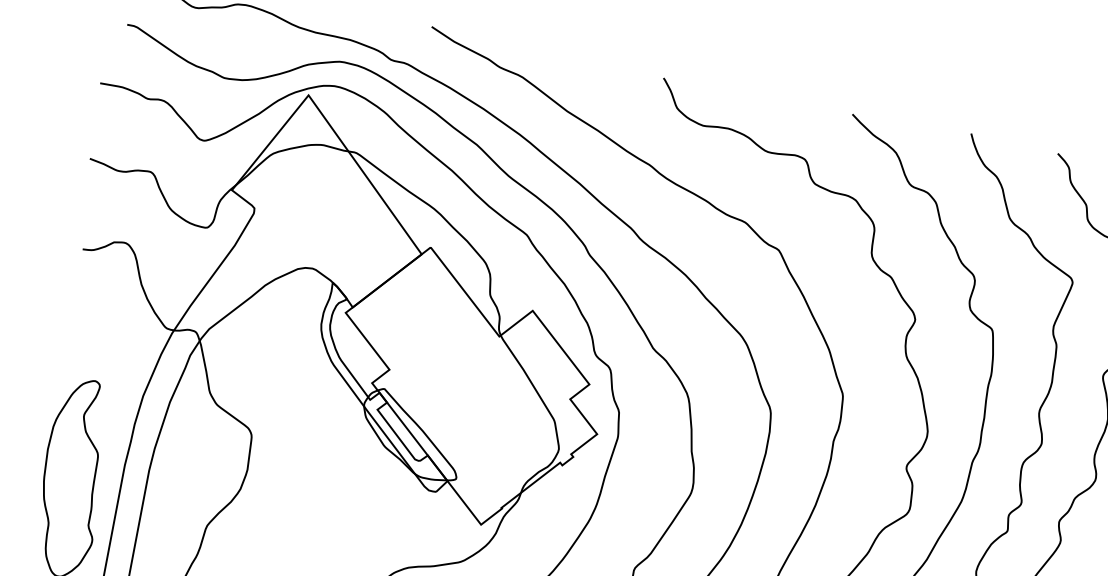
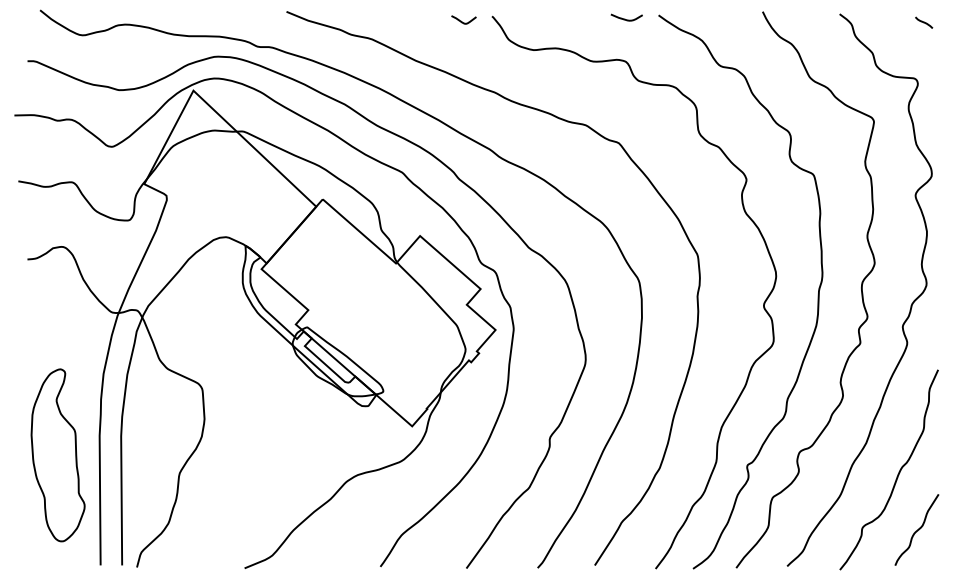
curve: (627, 75) -> (461, 20), added
curve: (814, 110) -> (625, 18), added

